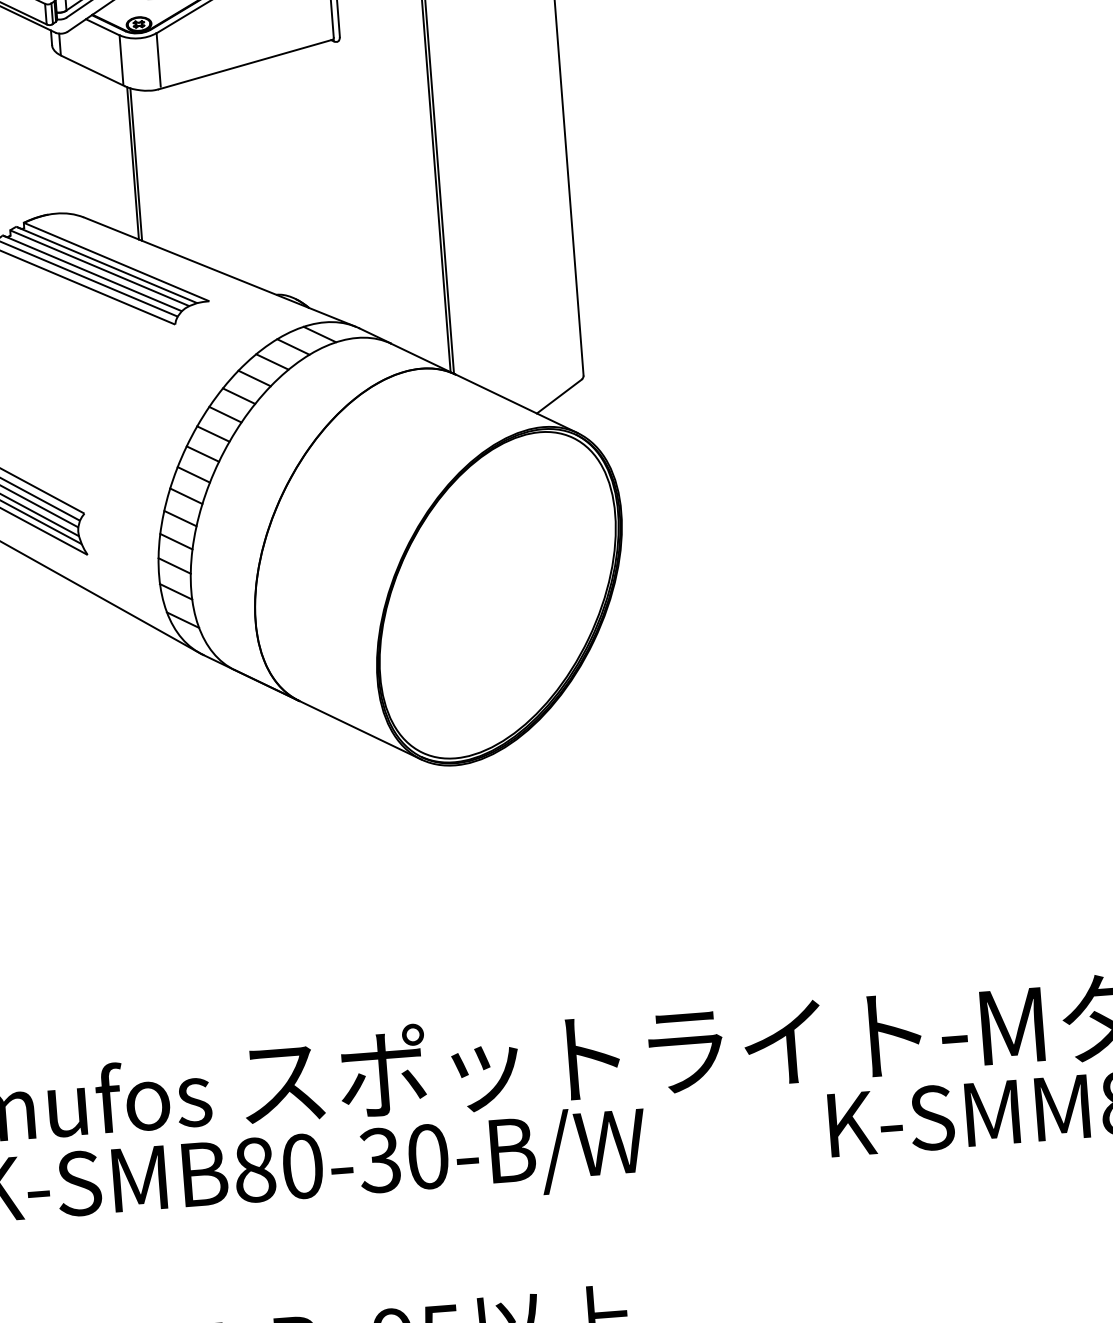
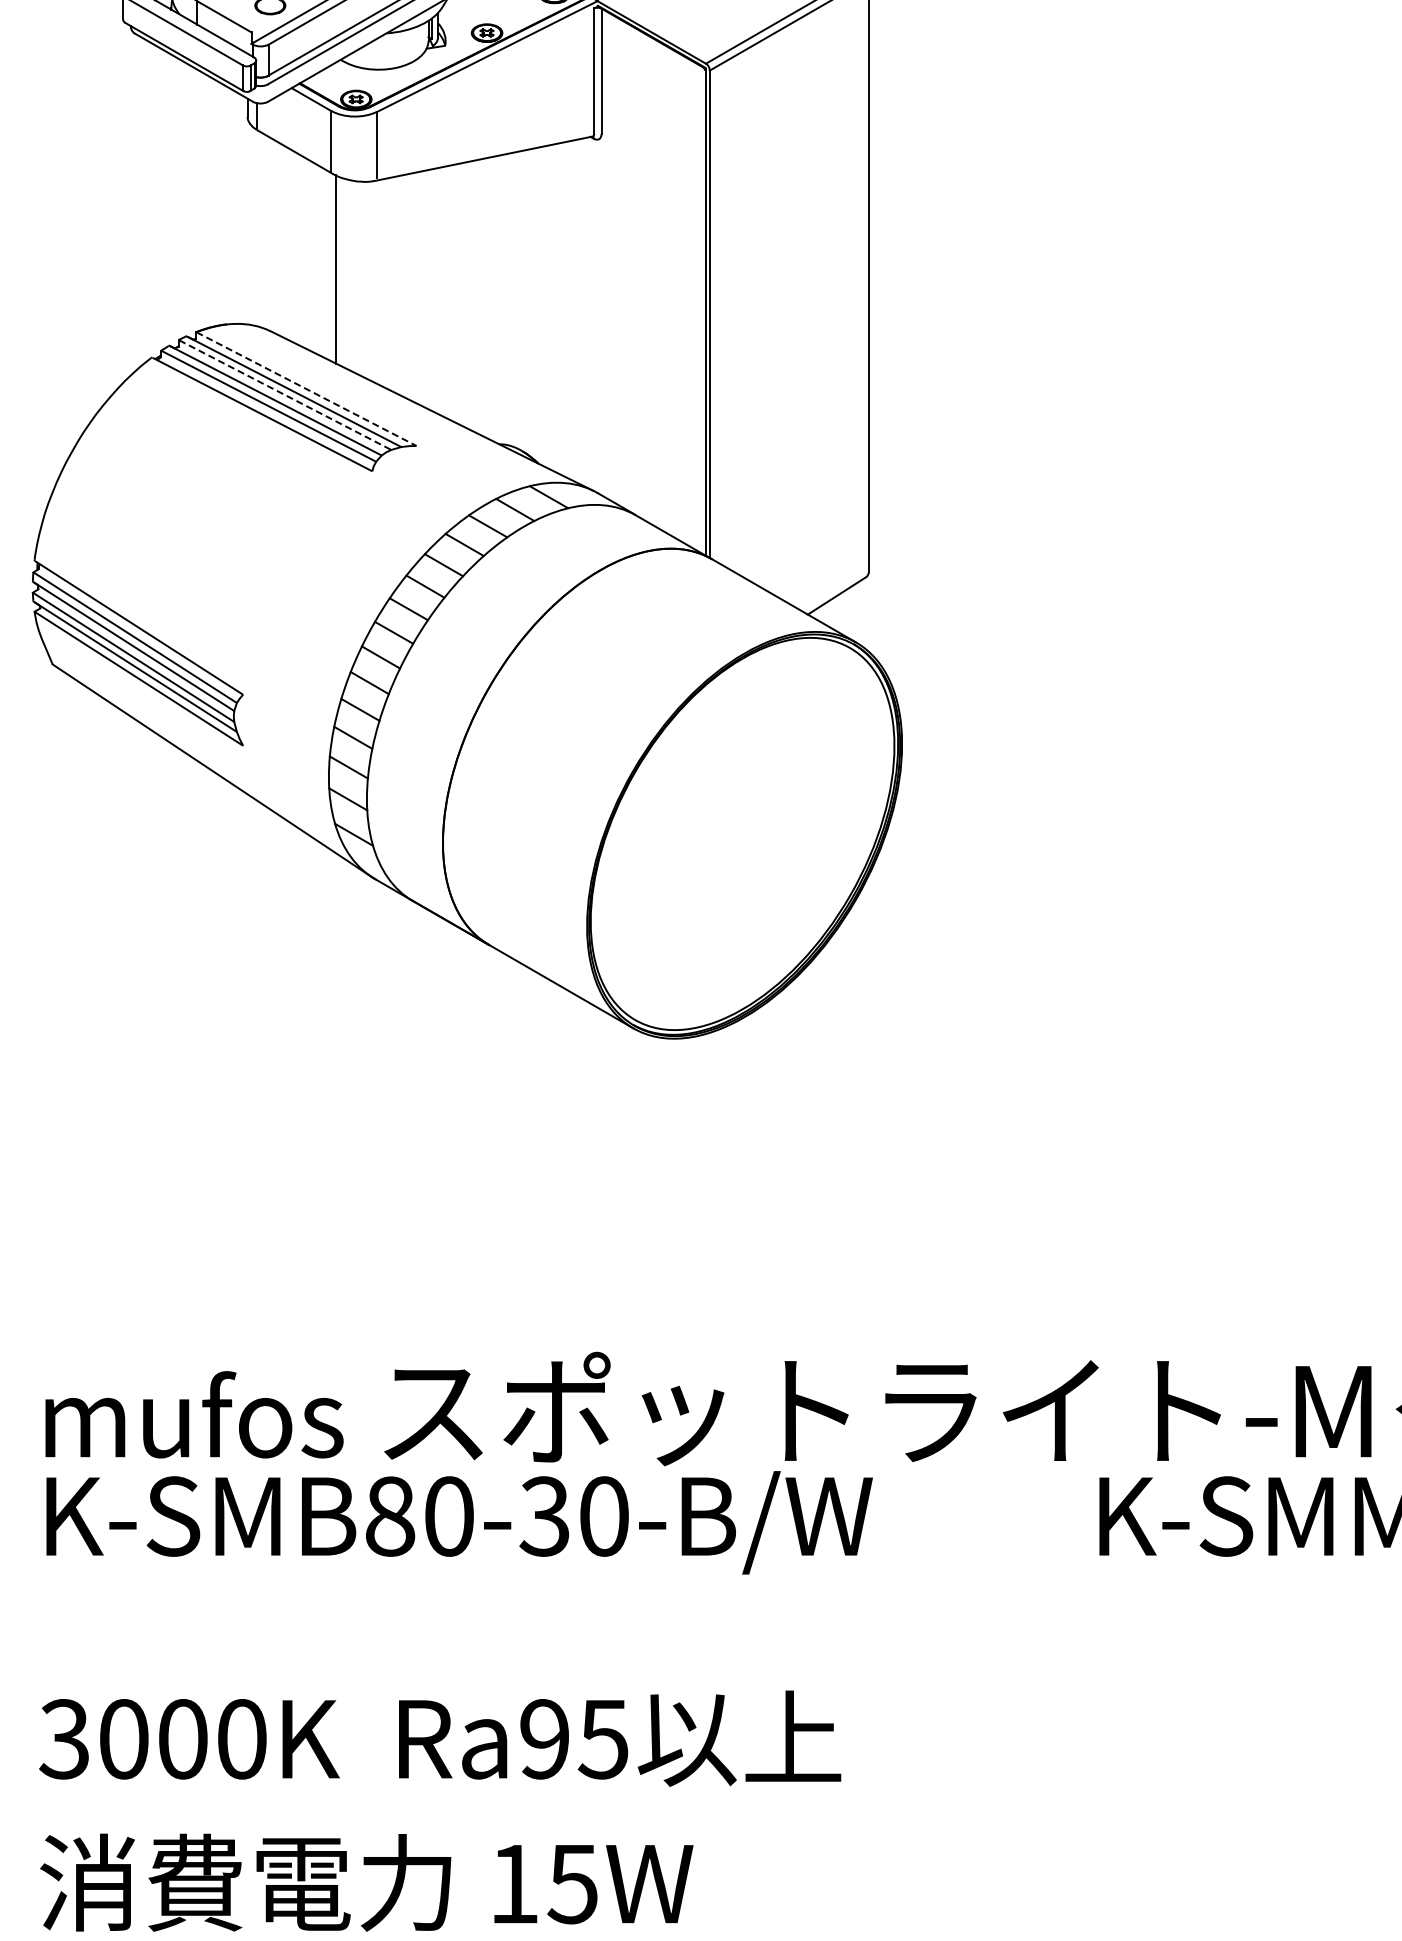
line: (136, 164) -> (339, 271), removed
line: (116, 262) -> (306, 389), solid -> dashed
line: (100, 268) -> (285, 395), solid -> dashed

